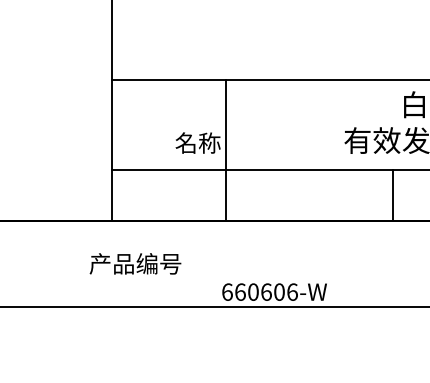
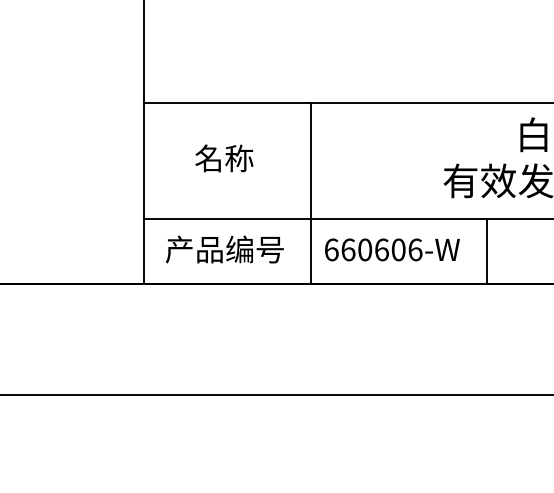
text: (197, 142) -> (223, 157), moved
line: (226, 150) -> (311, 193), moved
line: (393, 195) -> (487, 251), moved
text: (135, 263) -> (224, 249), moved
text: (274, 291) -> (392, 249), moved

